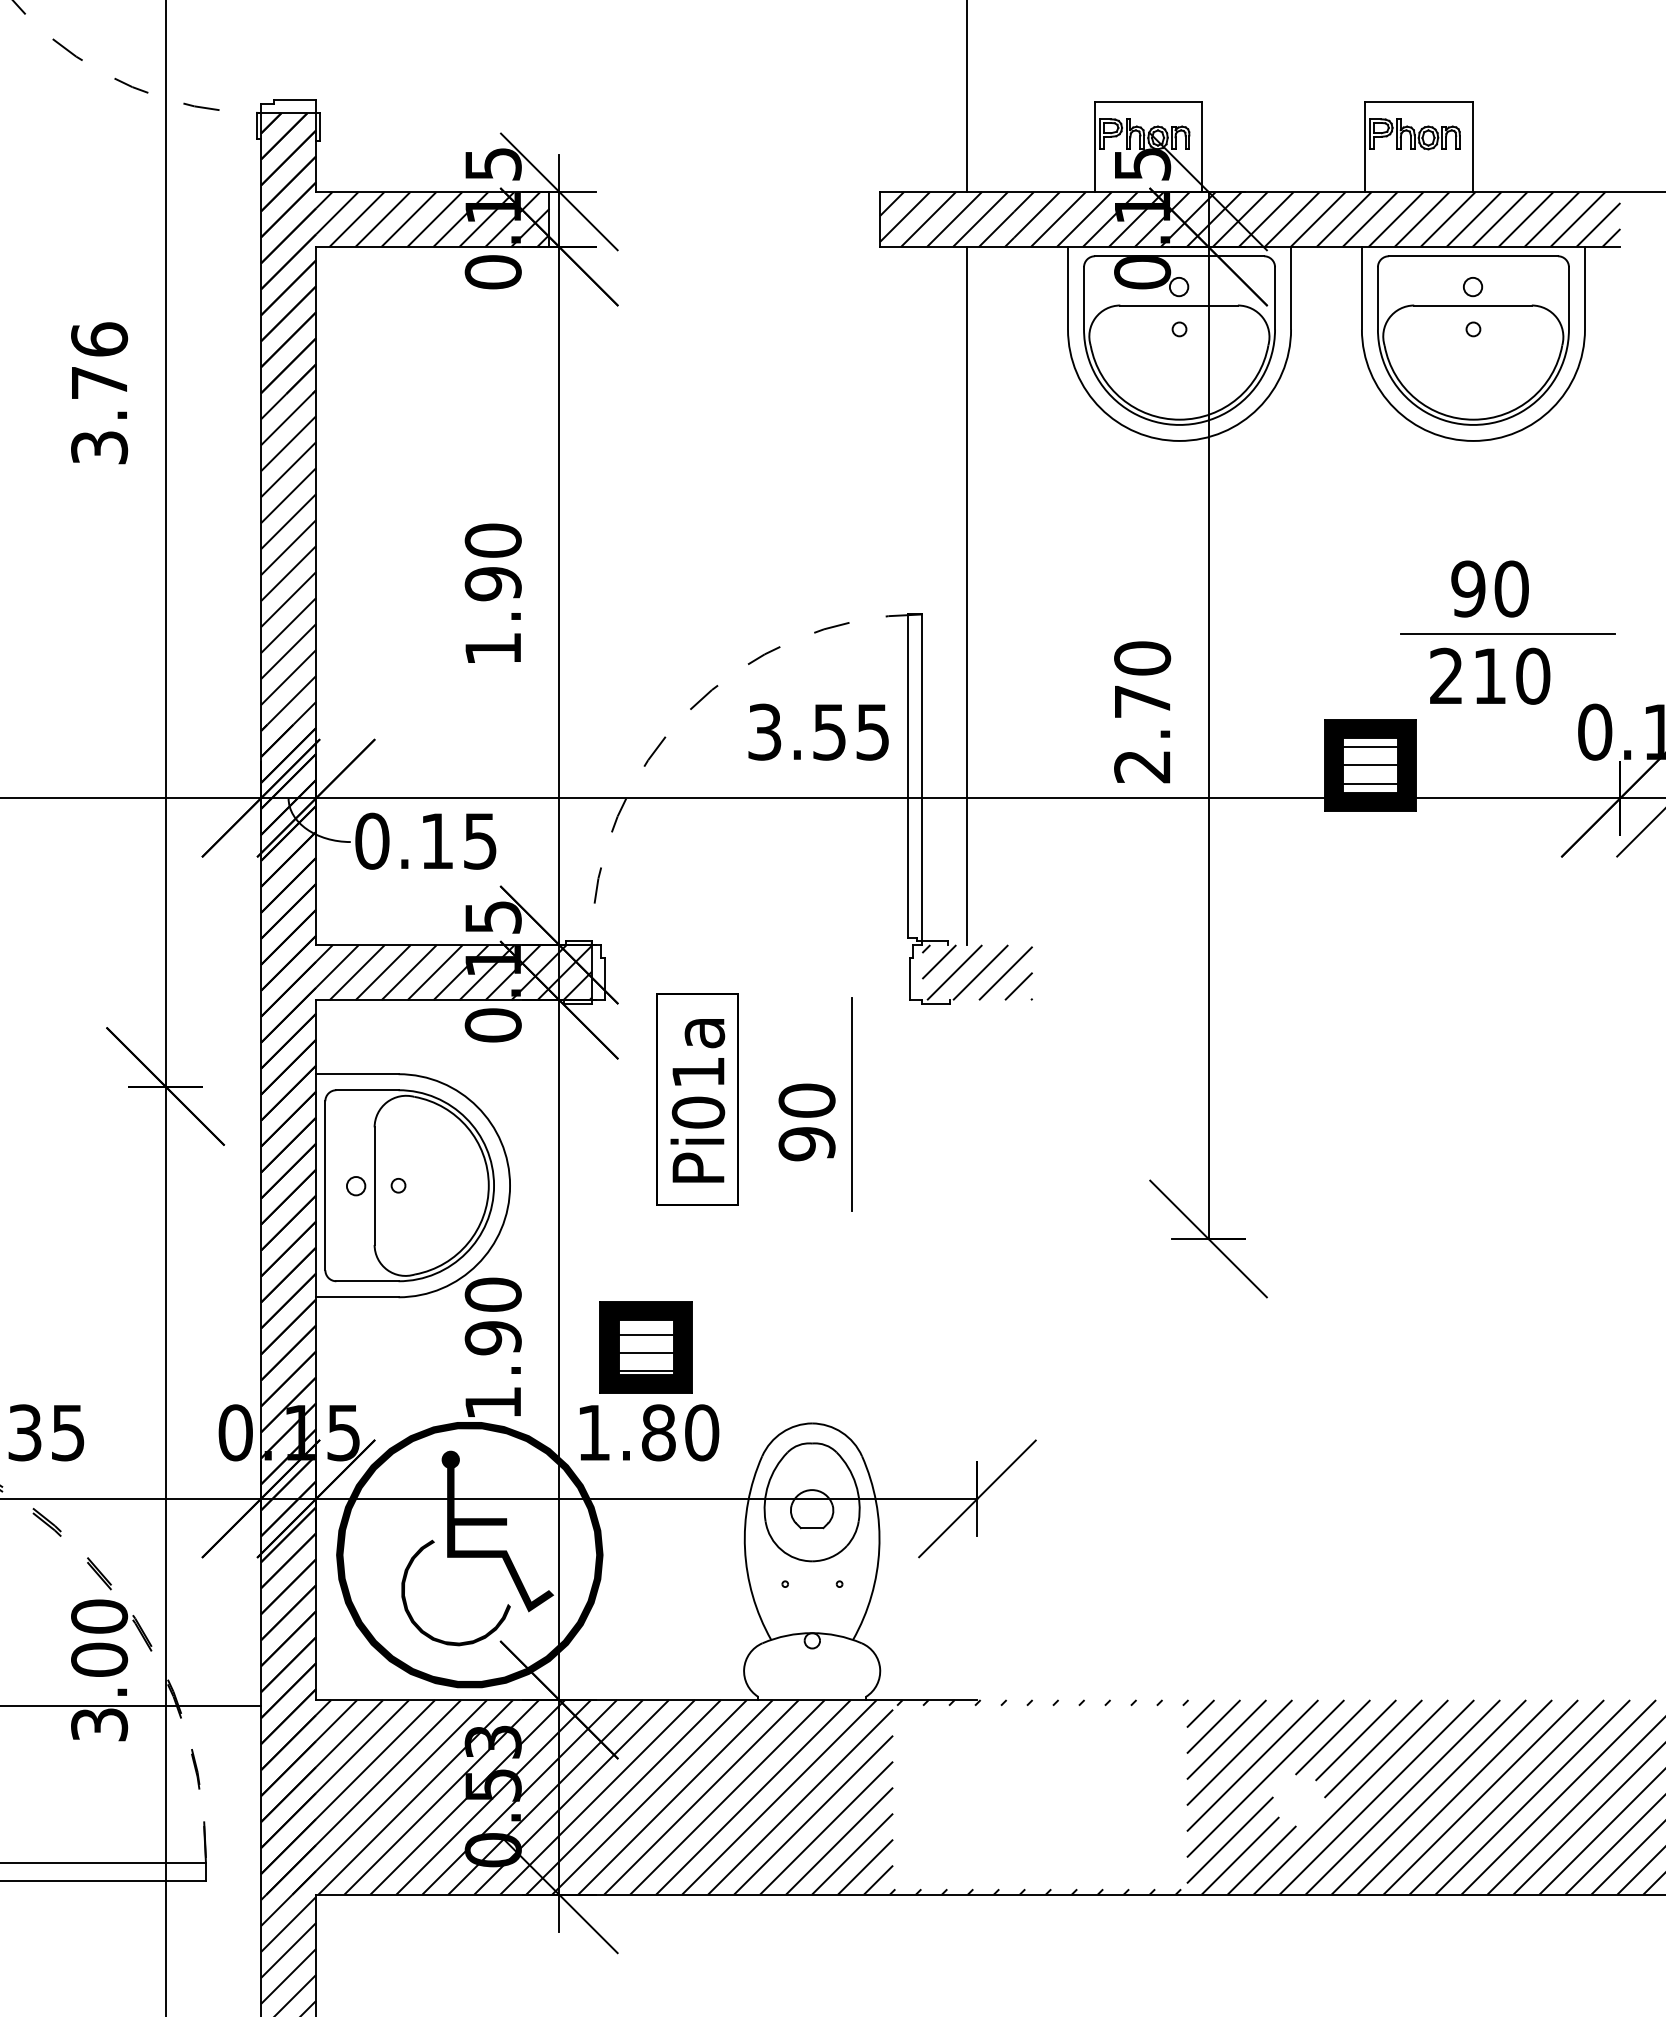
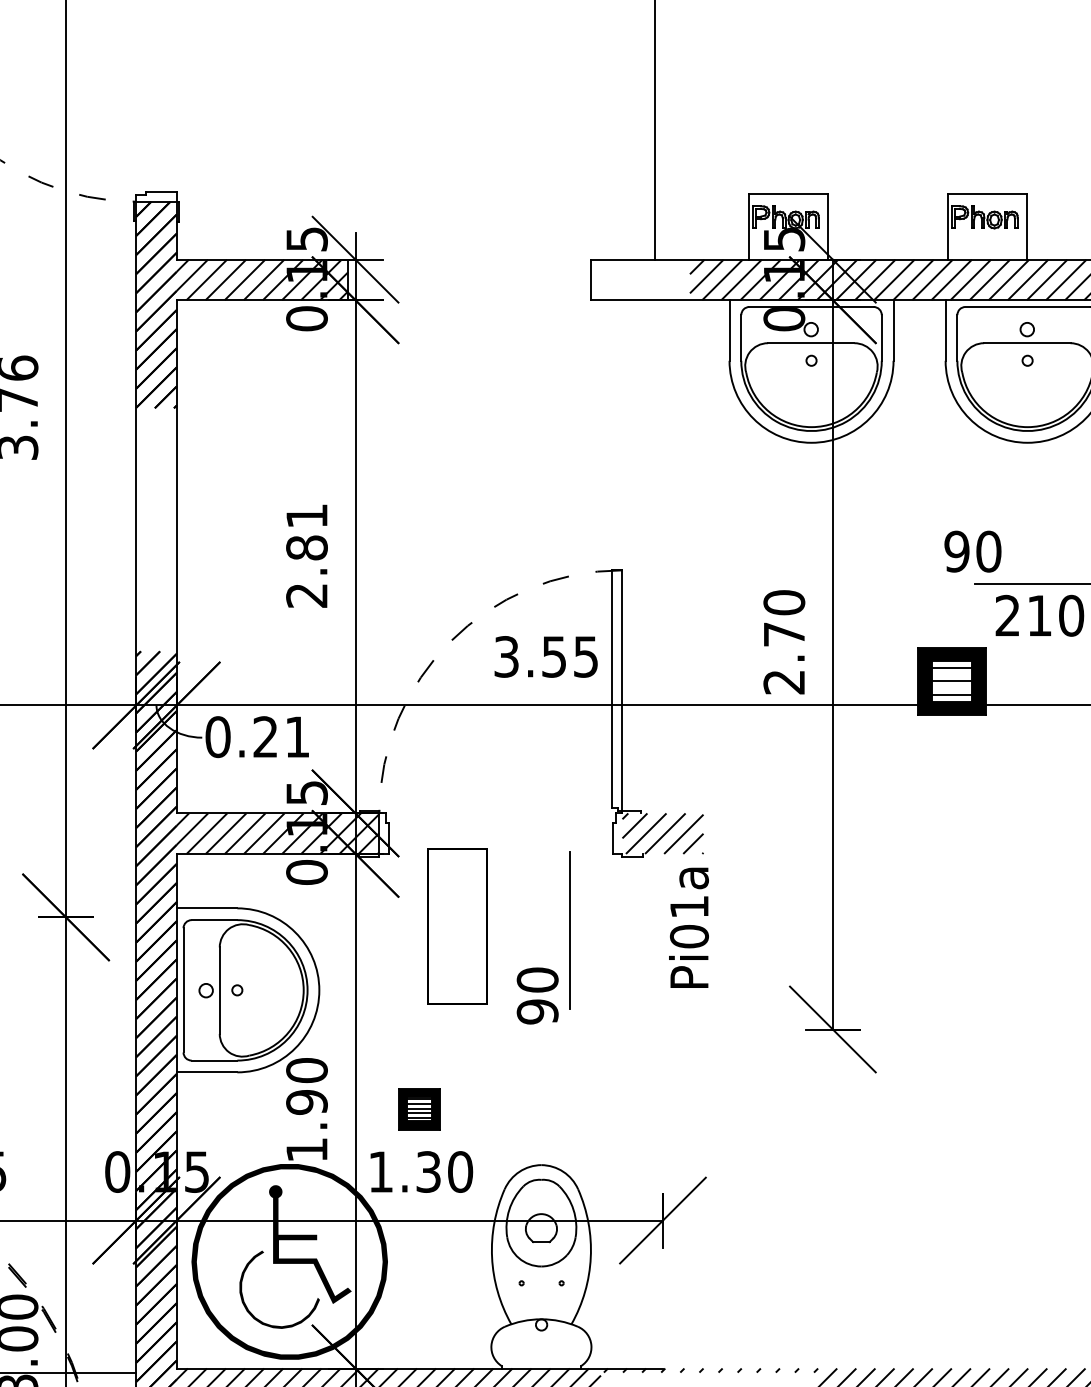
hatch: (947, 219) -> (640, 279), removed
hatch: (288, 559) -> (156, 529), removed
text: (1489, 588) -> (972, 551), moved
text: (492, 594) -> (306, 555), 1.90 -> 2.81
line: (966, 596) -> (654, 557), removed
text: (458, 840) -> (281, 736), 0.15 -> 0.21
text: (697, 1100) -> (688, 927), moved
text: (806, 1122) -> (537, 996), moved
part: (645, 1347) -> (418, 1109), size x0.6
text: (658, 1432) -> (428, 1171), 1.80 -> 1.30

